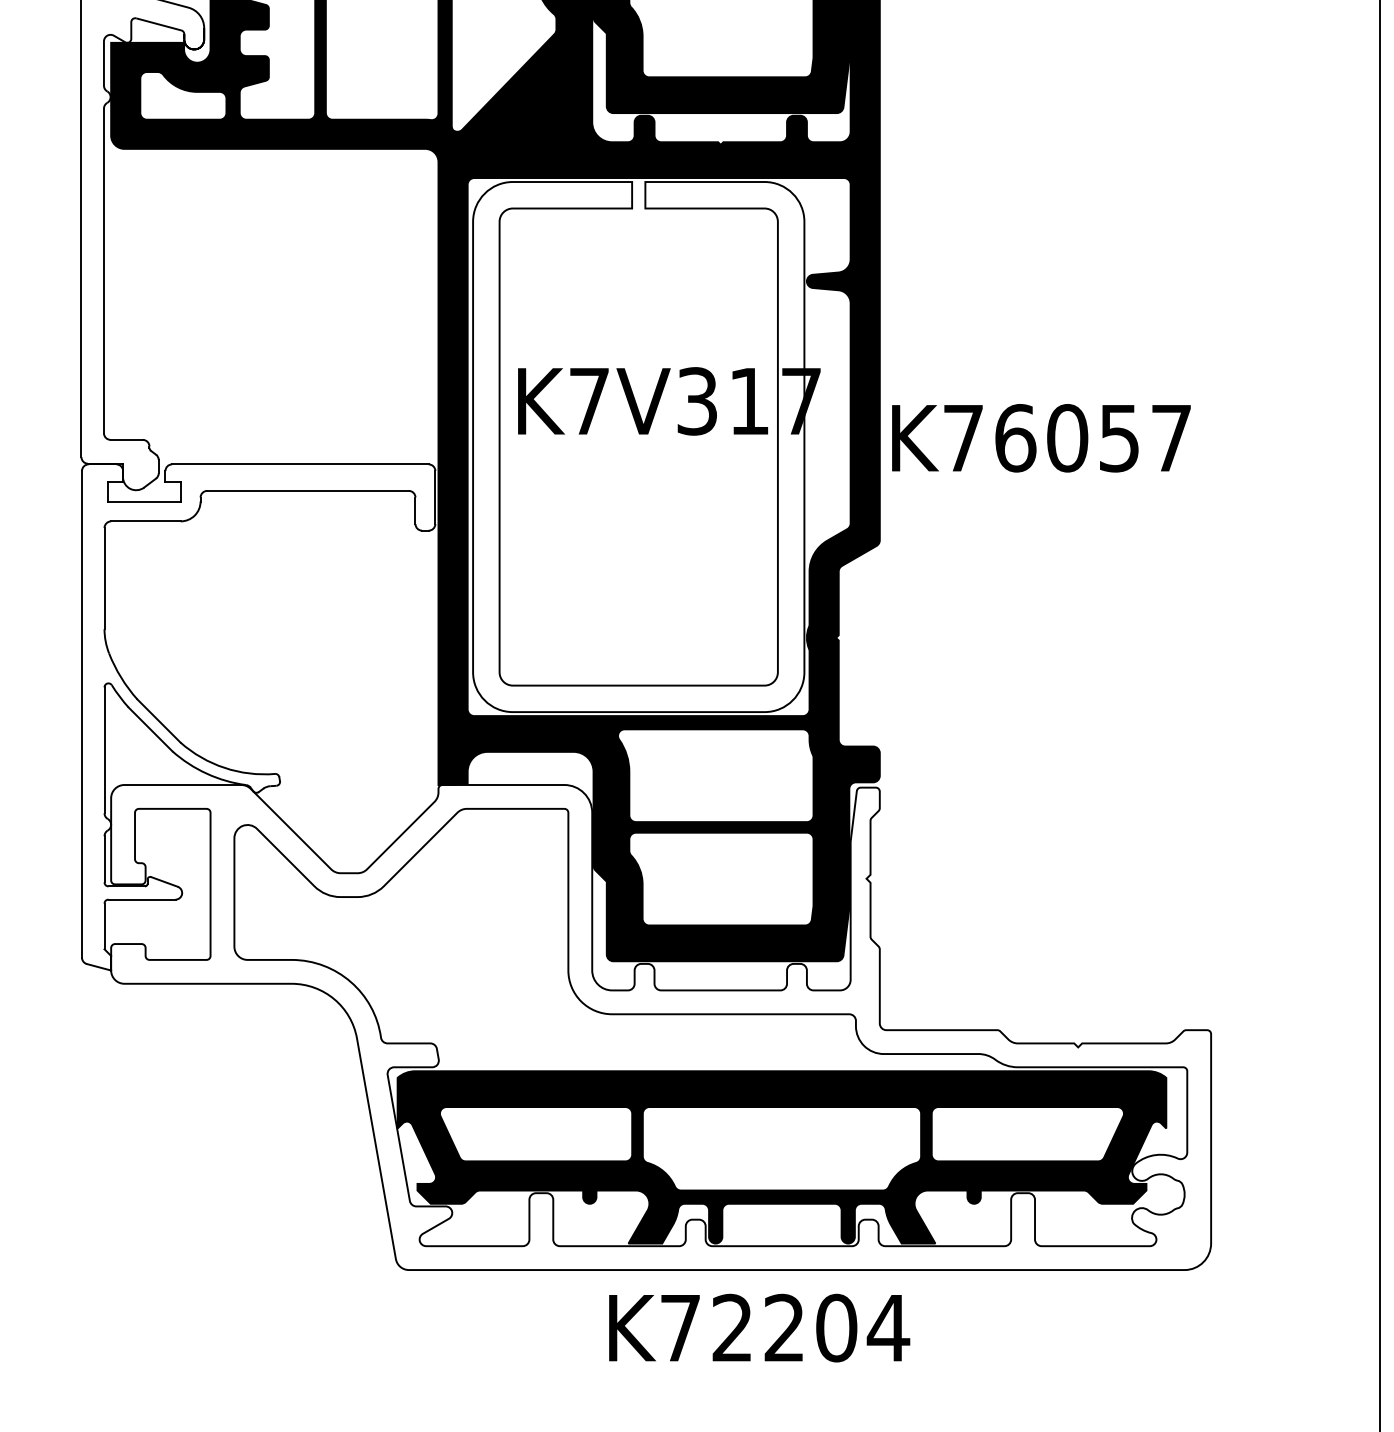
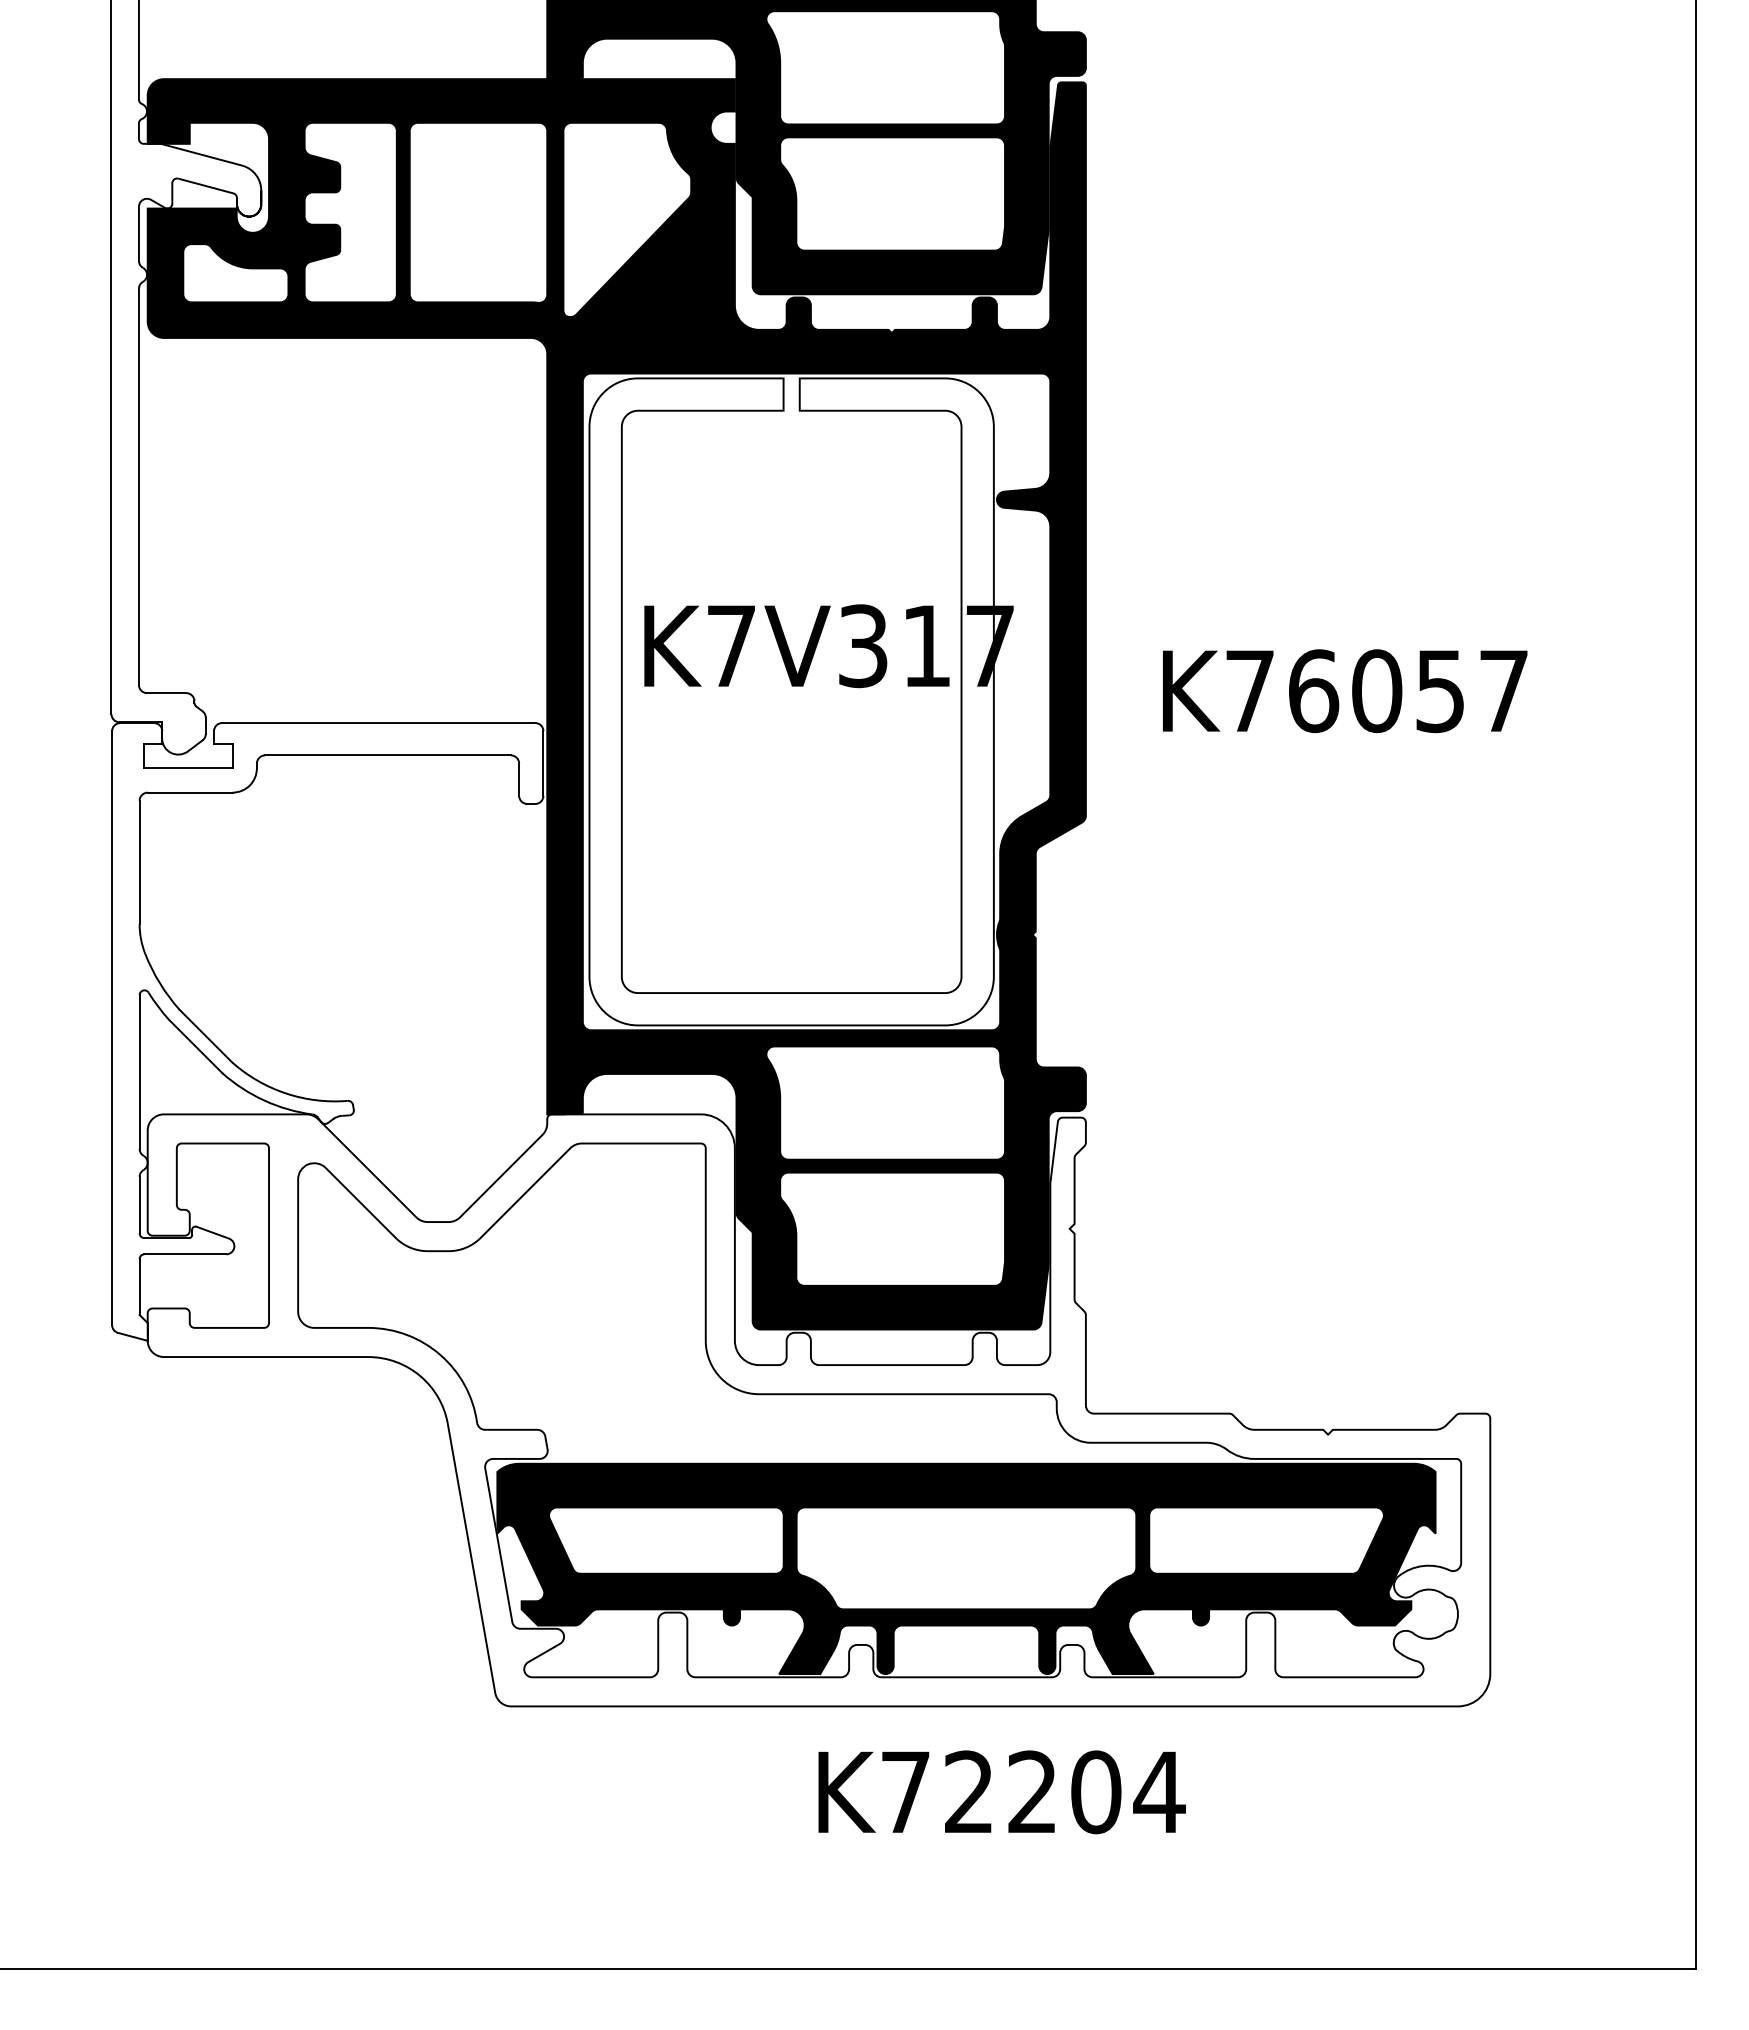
text: (1041, 438) -> (1345, 691), moved
text: (759, 1328) -> (1001, 1792), moved

